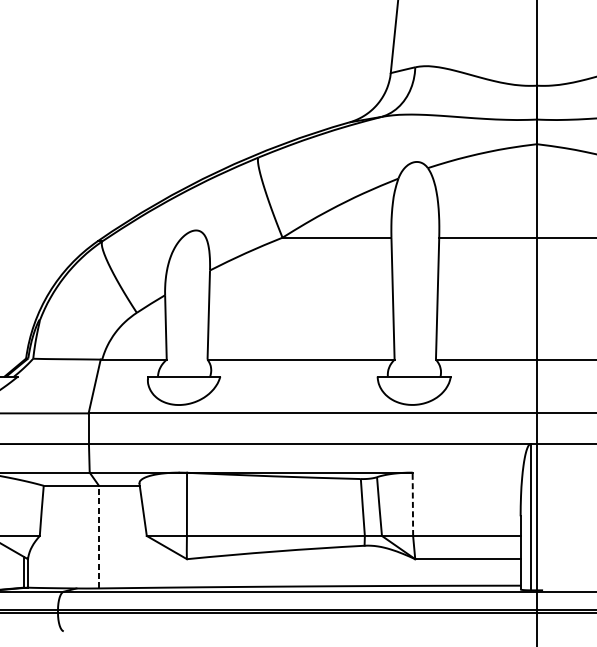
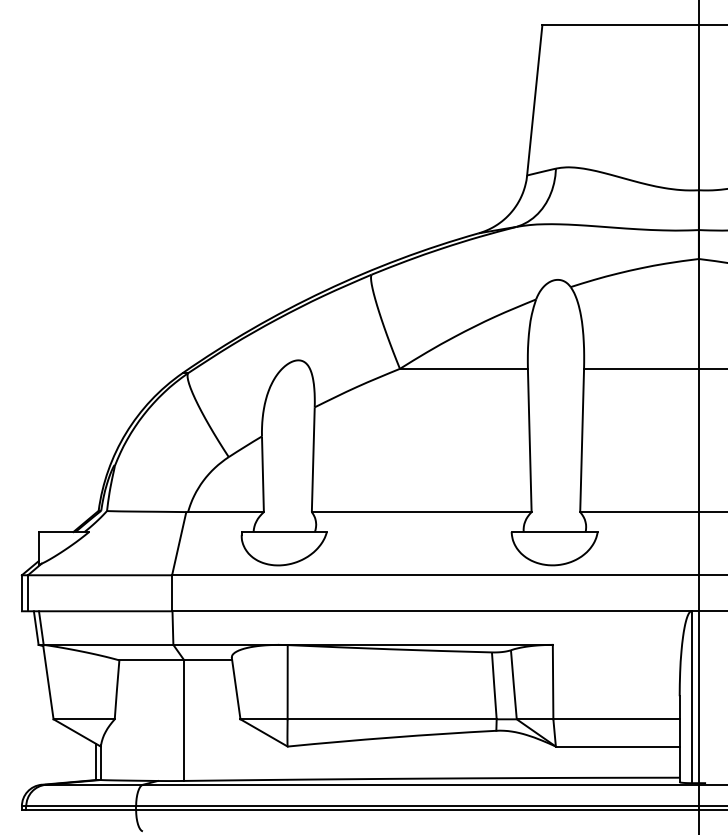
line: (413, 503) -> (553, 681), dashed -> solid
line: (99, 536) -> (184, 720), dashed -> solid

